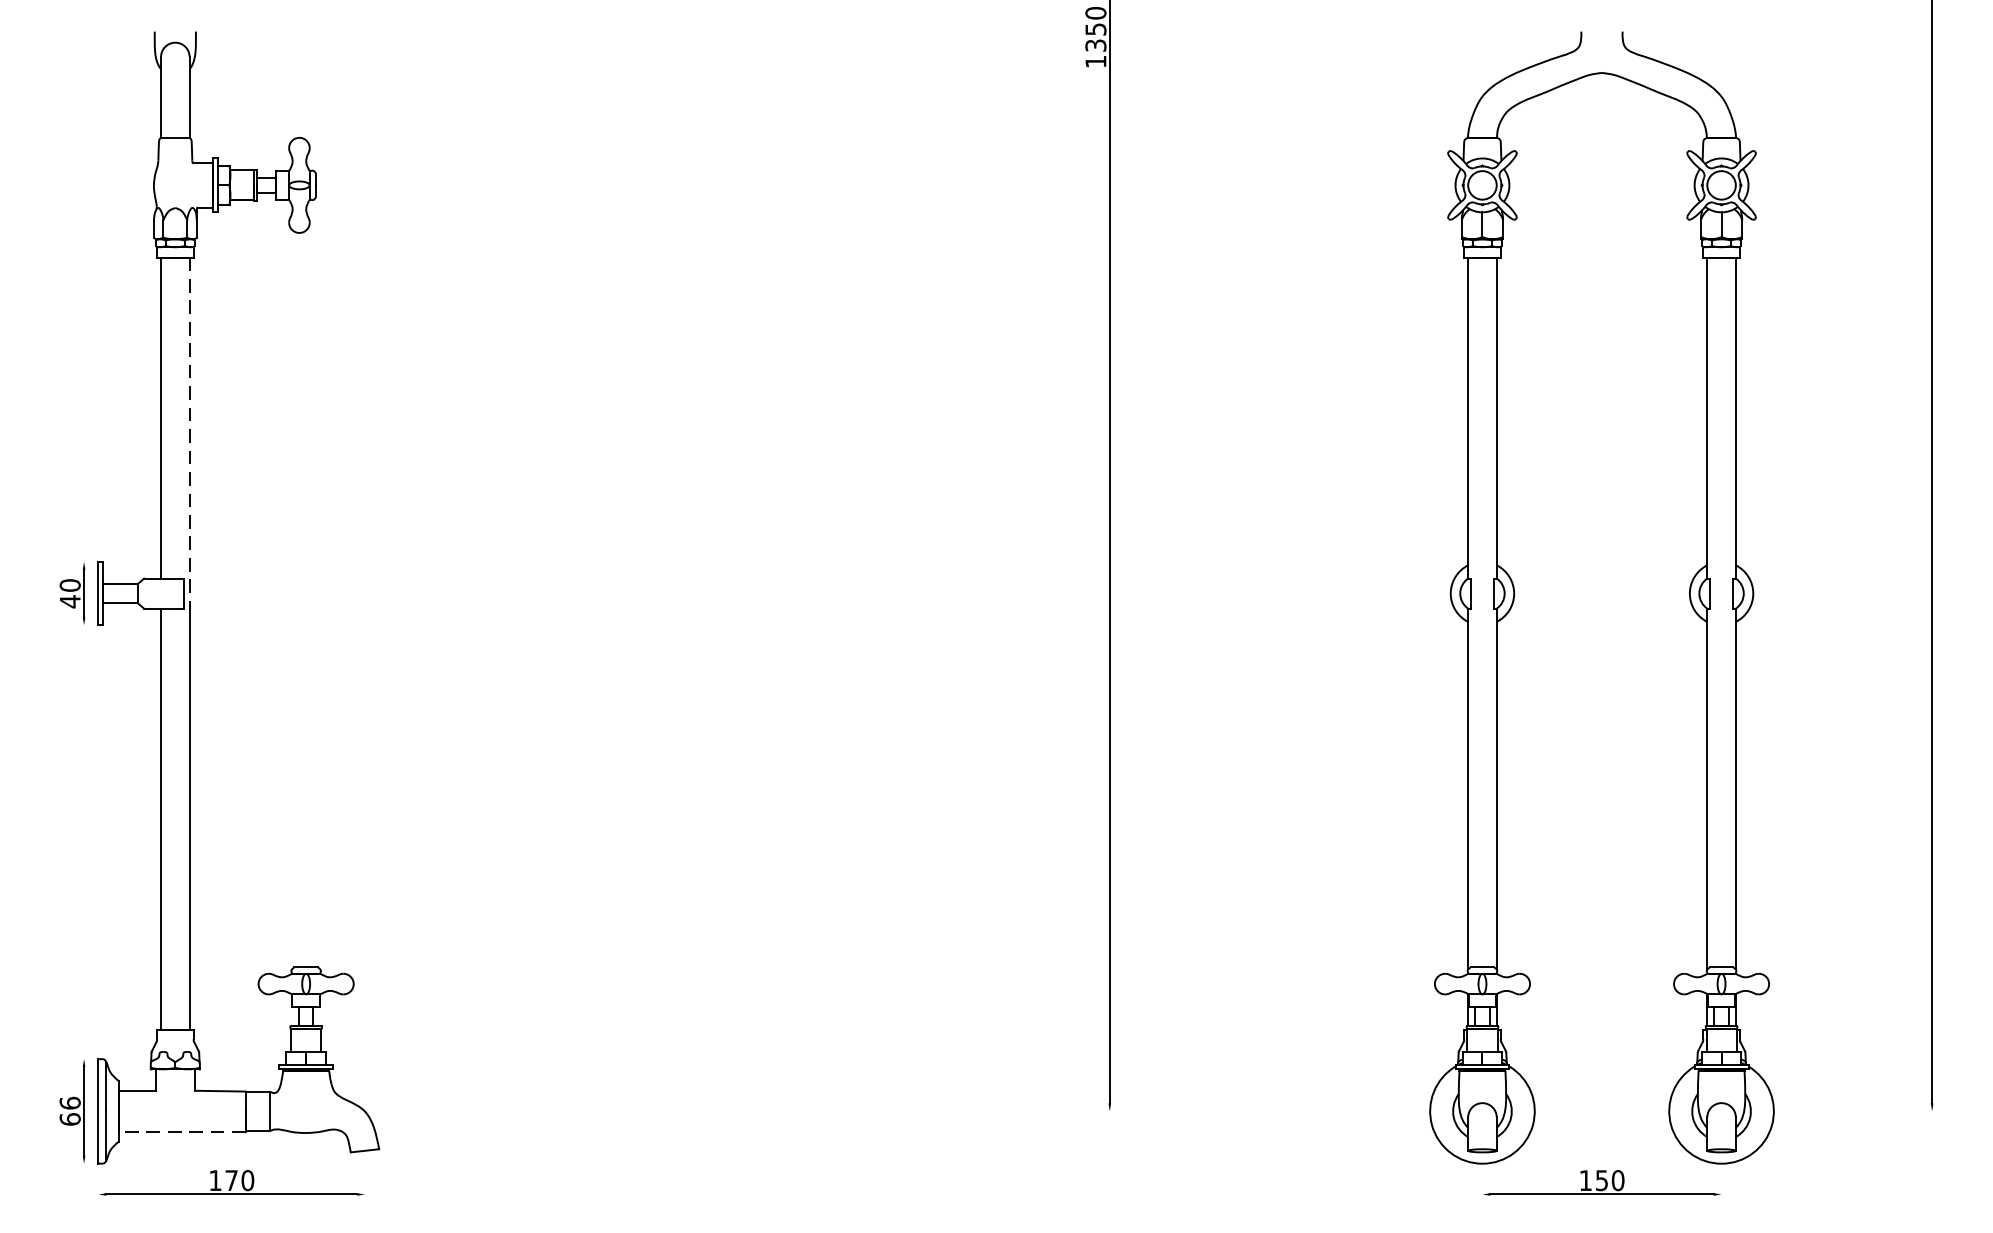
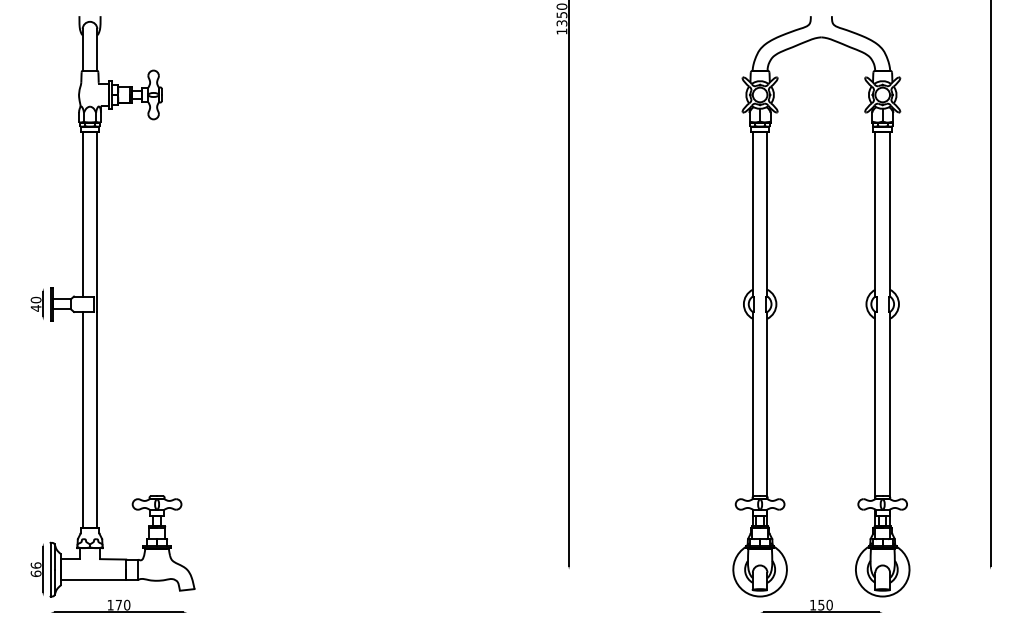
line: (189, 434) -> (97, 222), dashed -> solid
line: (182, 1132) -> (93, 580), dashed -> solid

